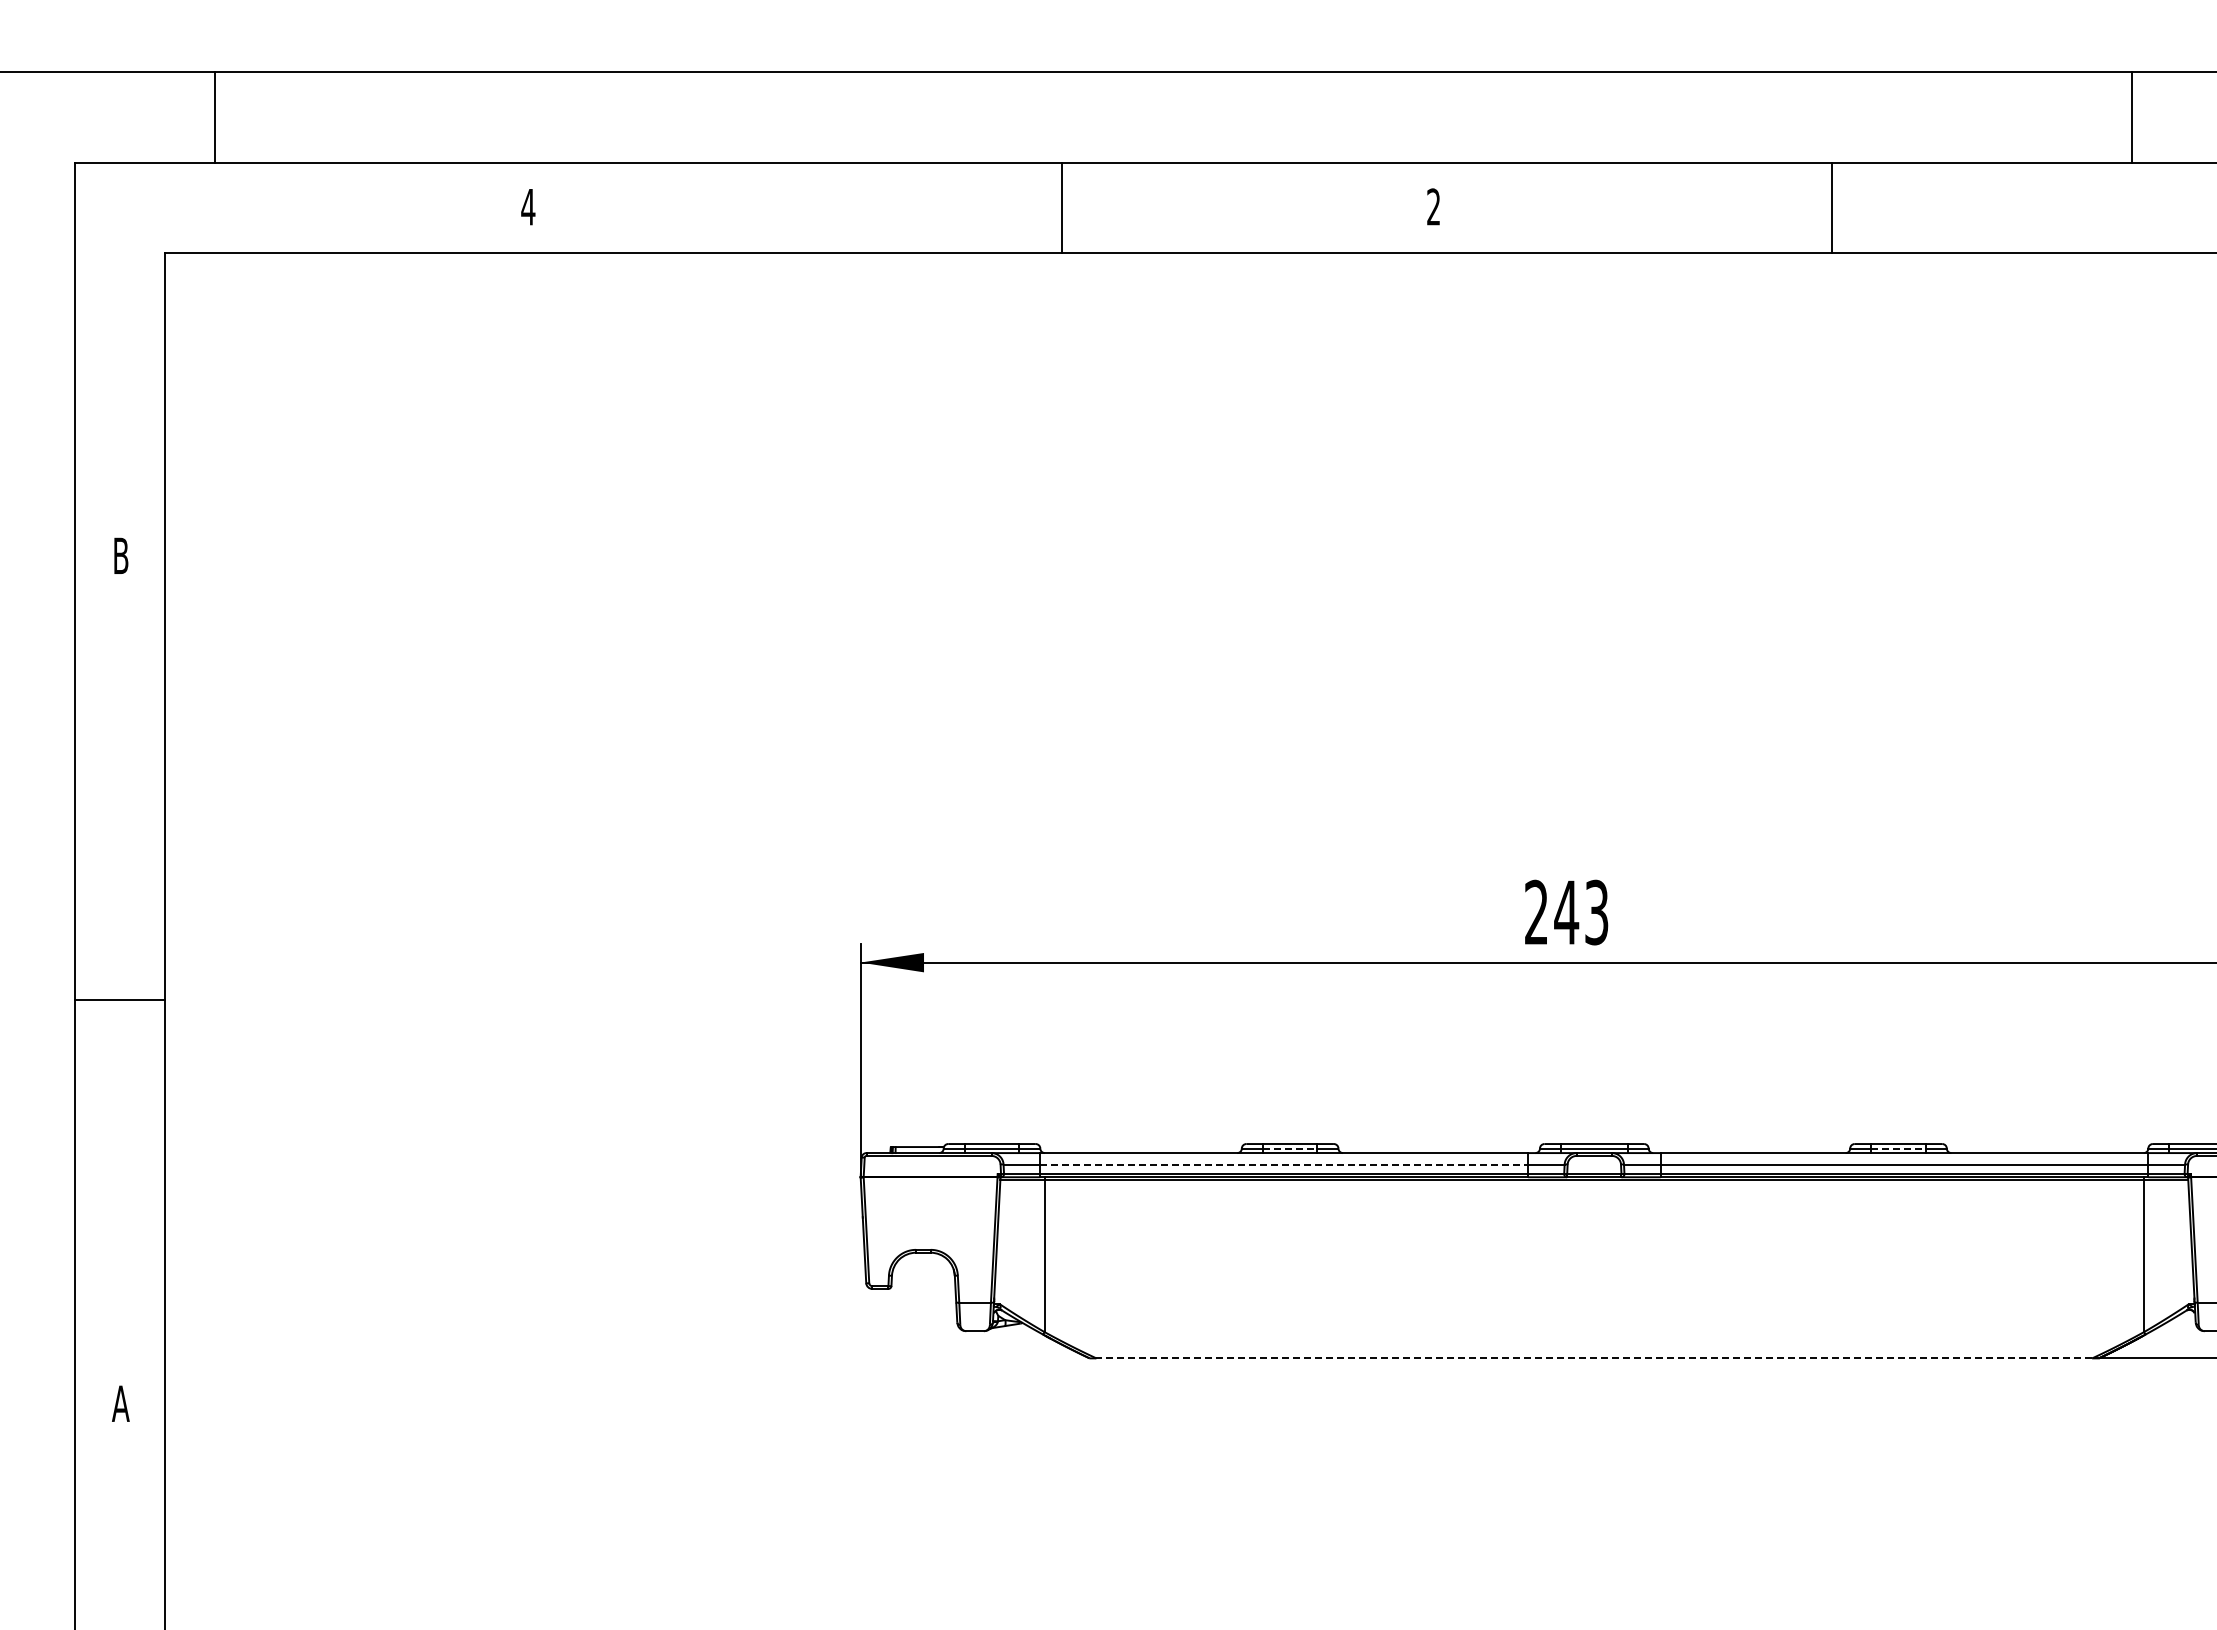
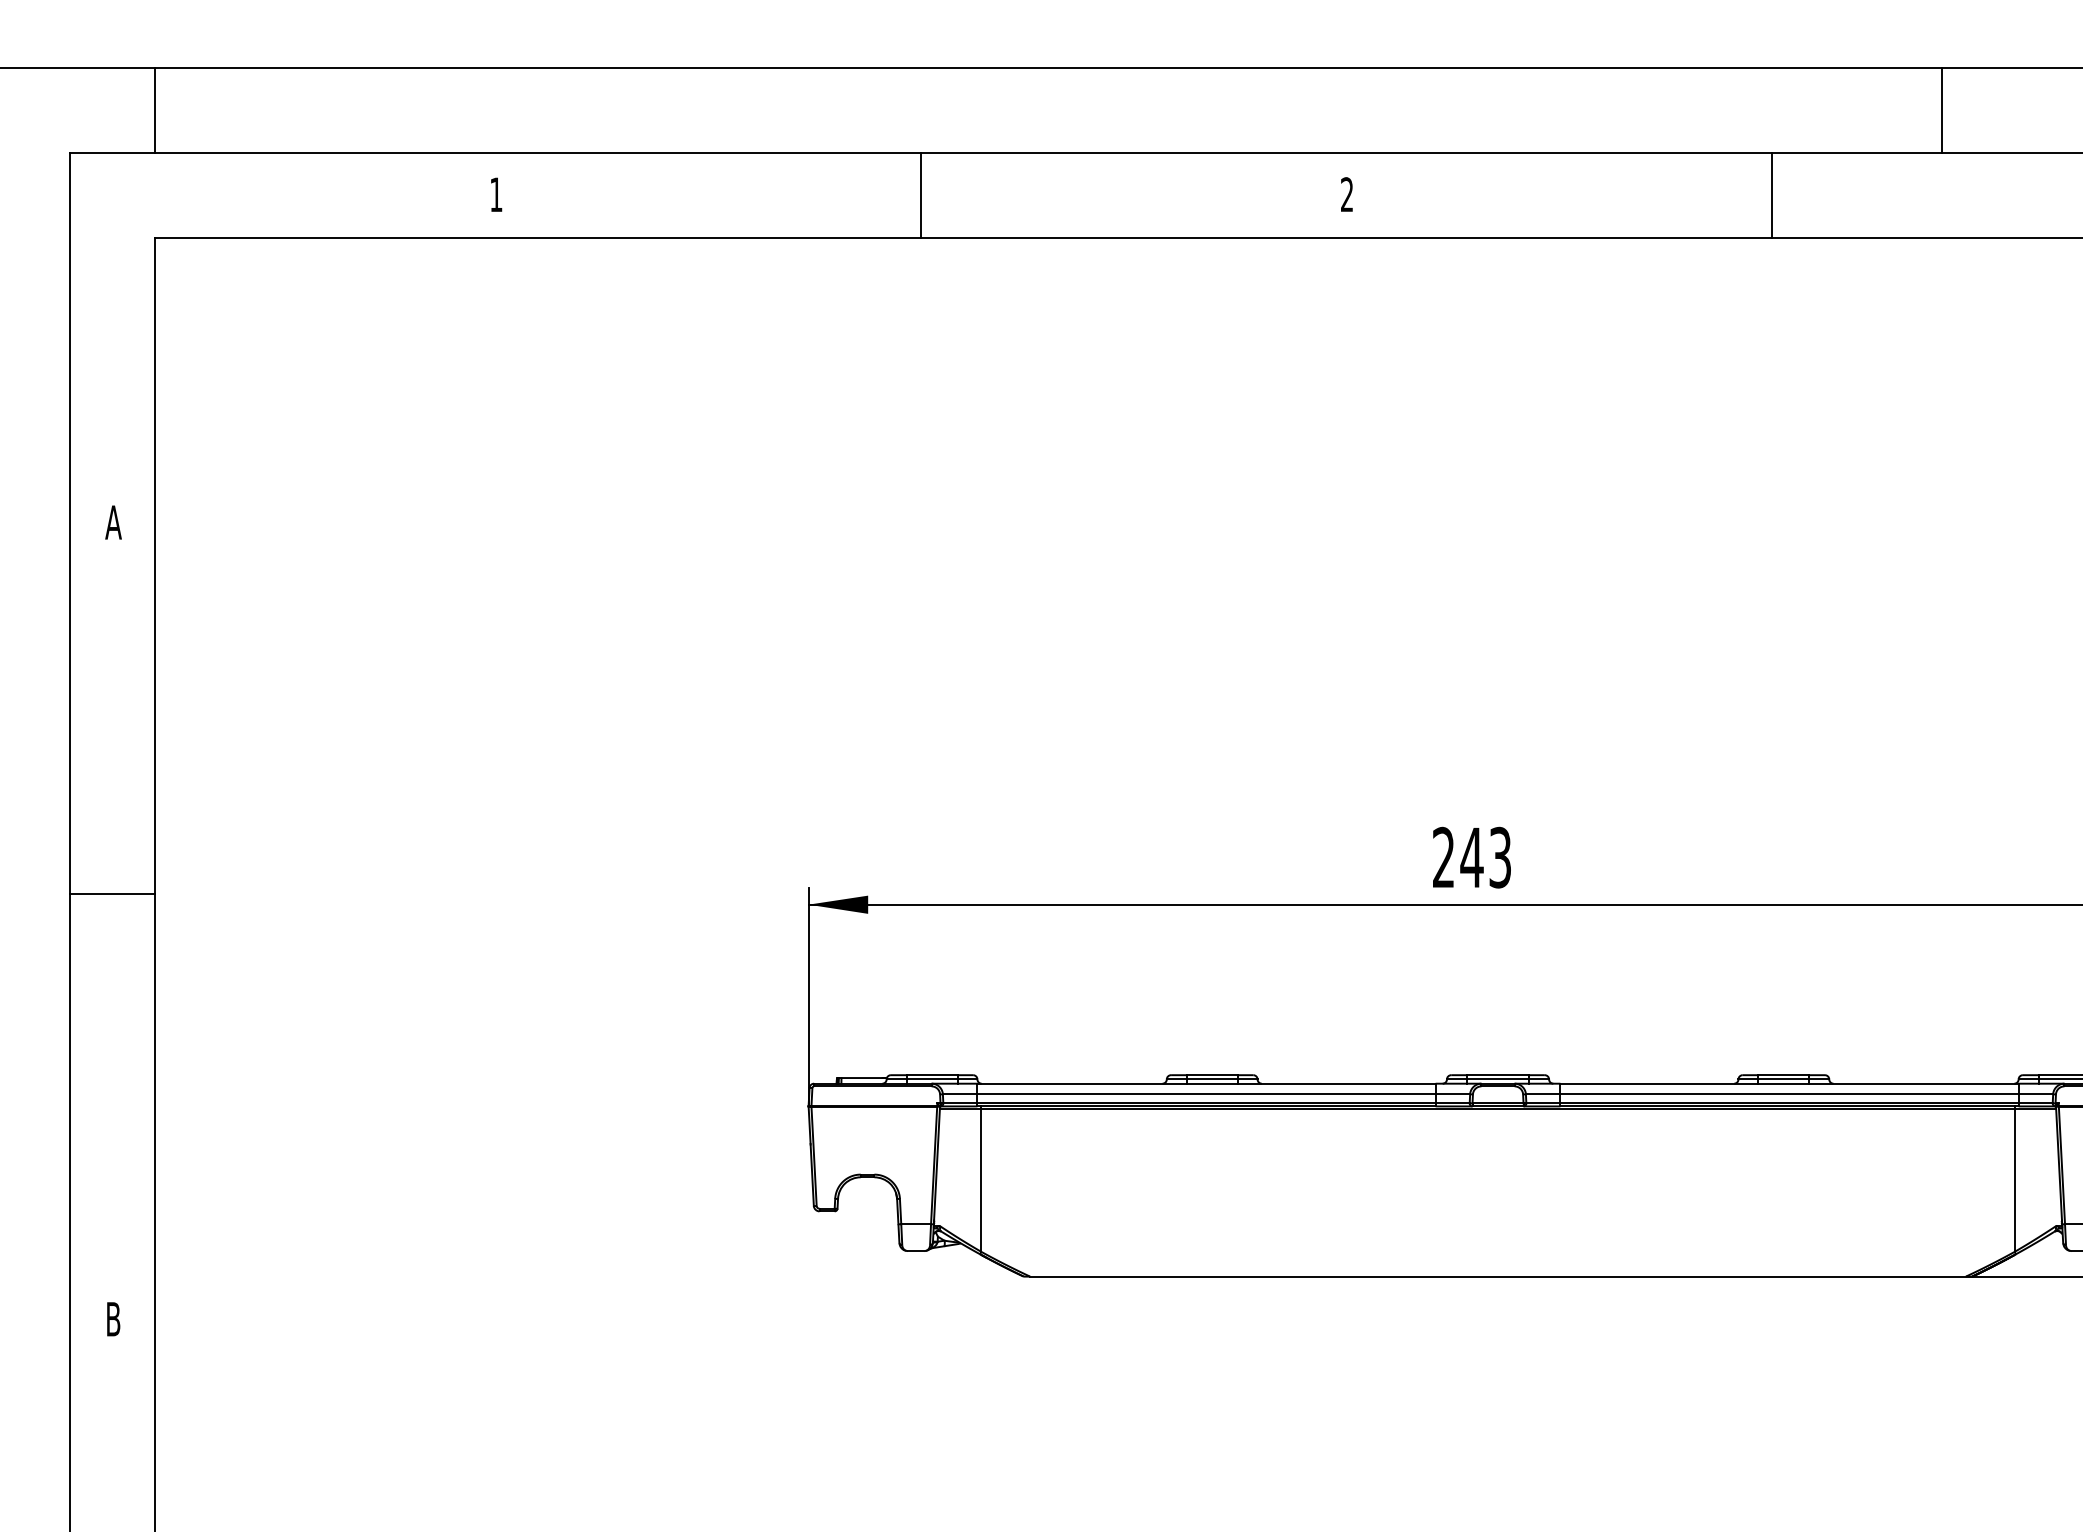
line: (215, 117) -> (155, 110), moved
line: (2132, 117) -> (1942, 110), moved
text: (528, 207) -> (496, 195), 4 -> 1
line: (1062, 207) -> (921, 195), moved
line: (1832, 207) -> (1772, 195), moved
text: (120, 555) -> (113, 522), B -> A
line: (119, 999) -> (112, 893), moved
line: (1290, 1148) -> (1212, 1079), dashed -> solid
line: (1899, 1148) -> (1784, 1079), dashed -> solid
line: (1284, 1164) -> (1206, 1094), dashed -> solid
line: (1594, 1358) -> (1498, 1276), dashed -> solid
text: (120, 1403) -> (113, 1319), A -> B

